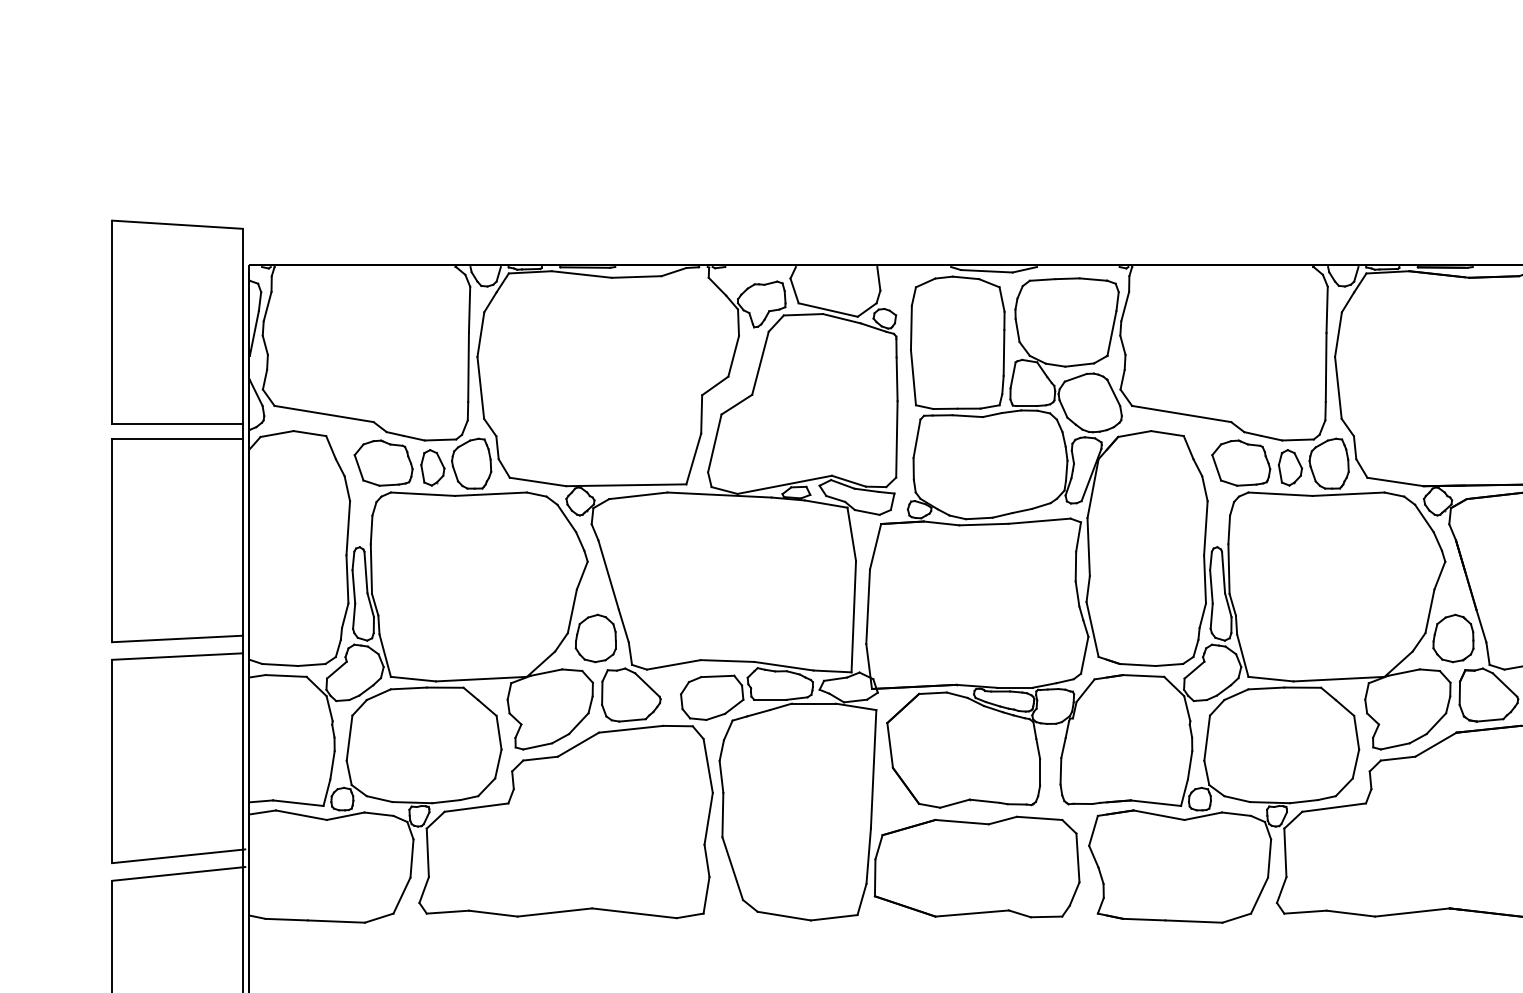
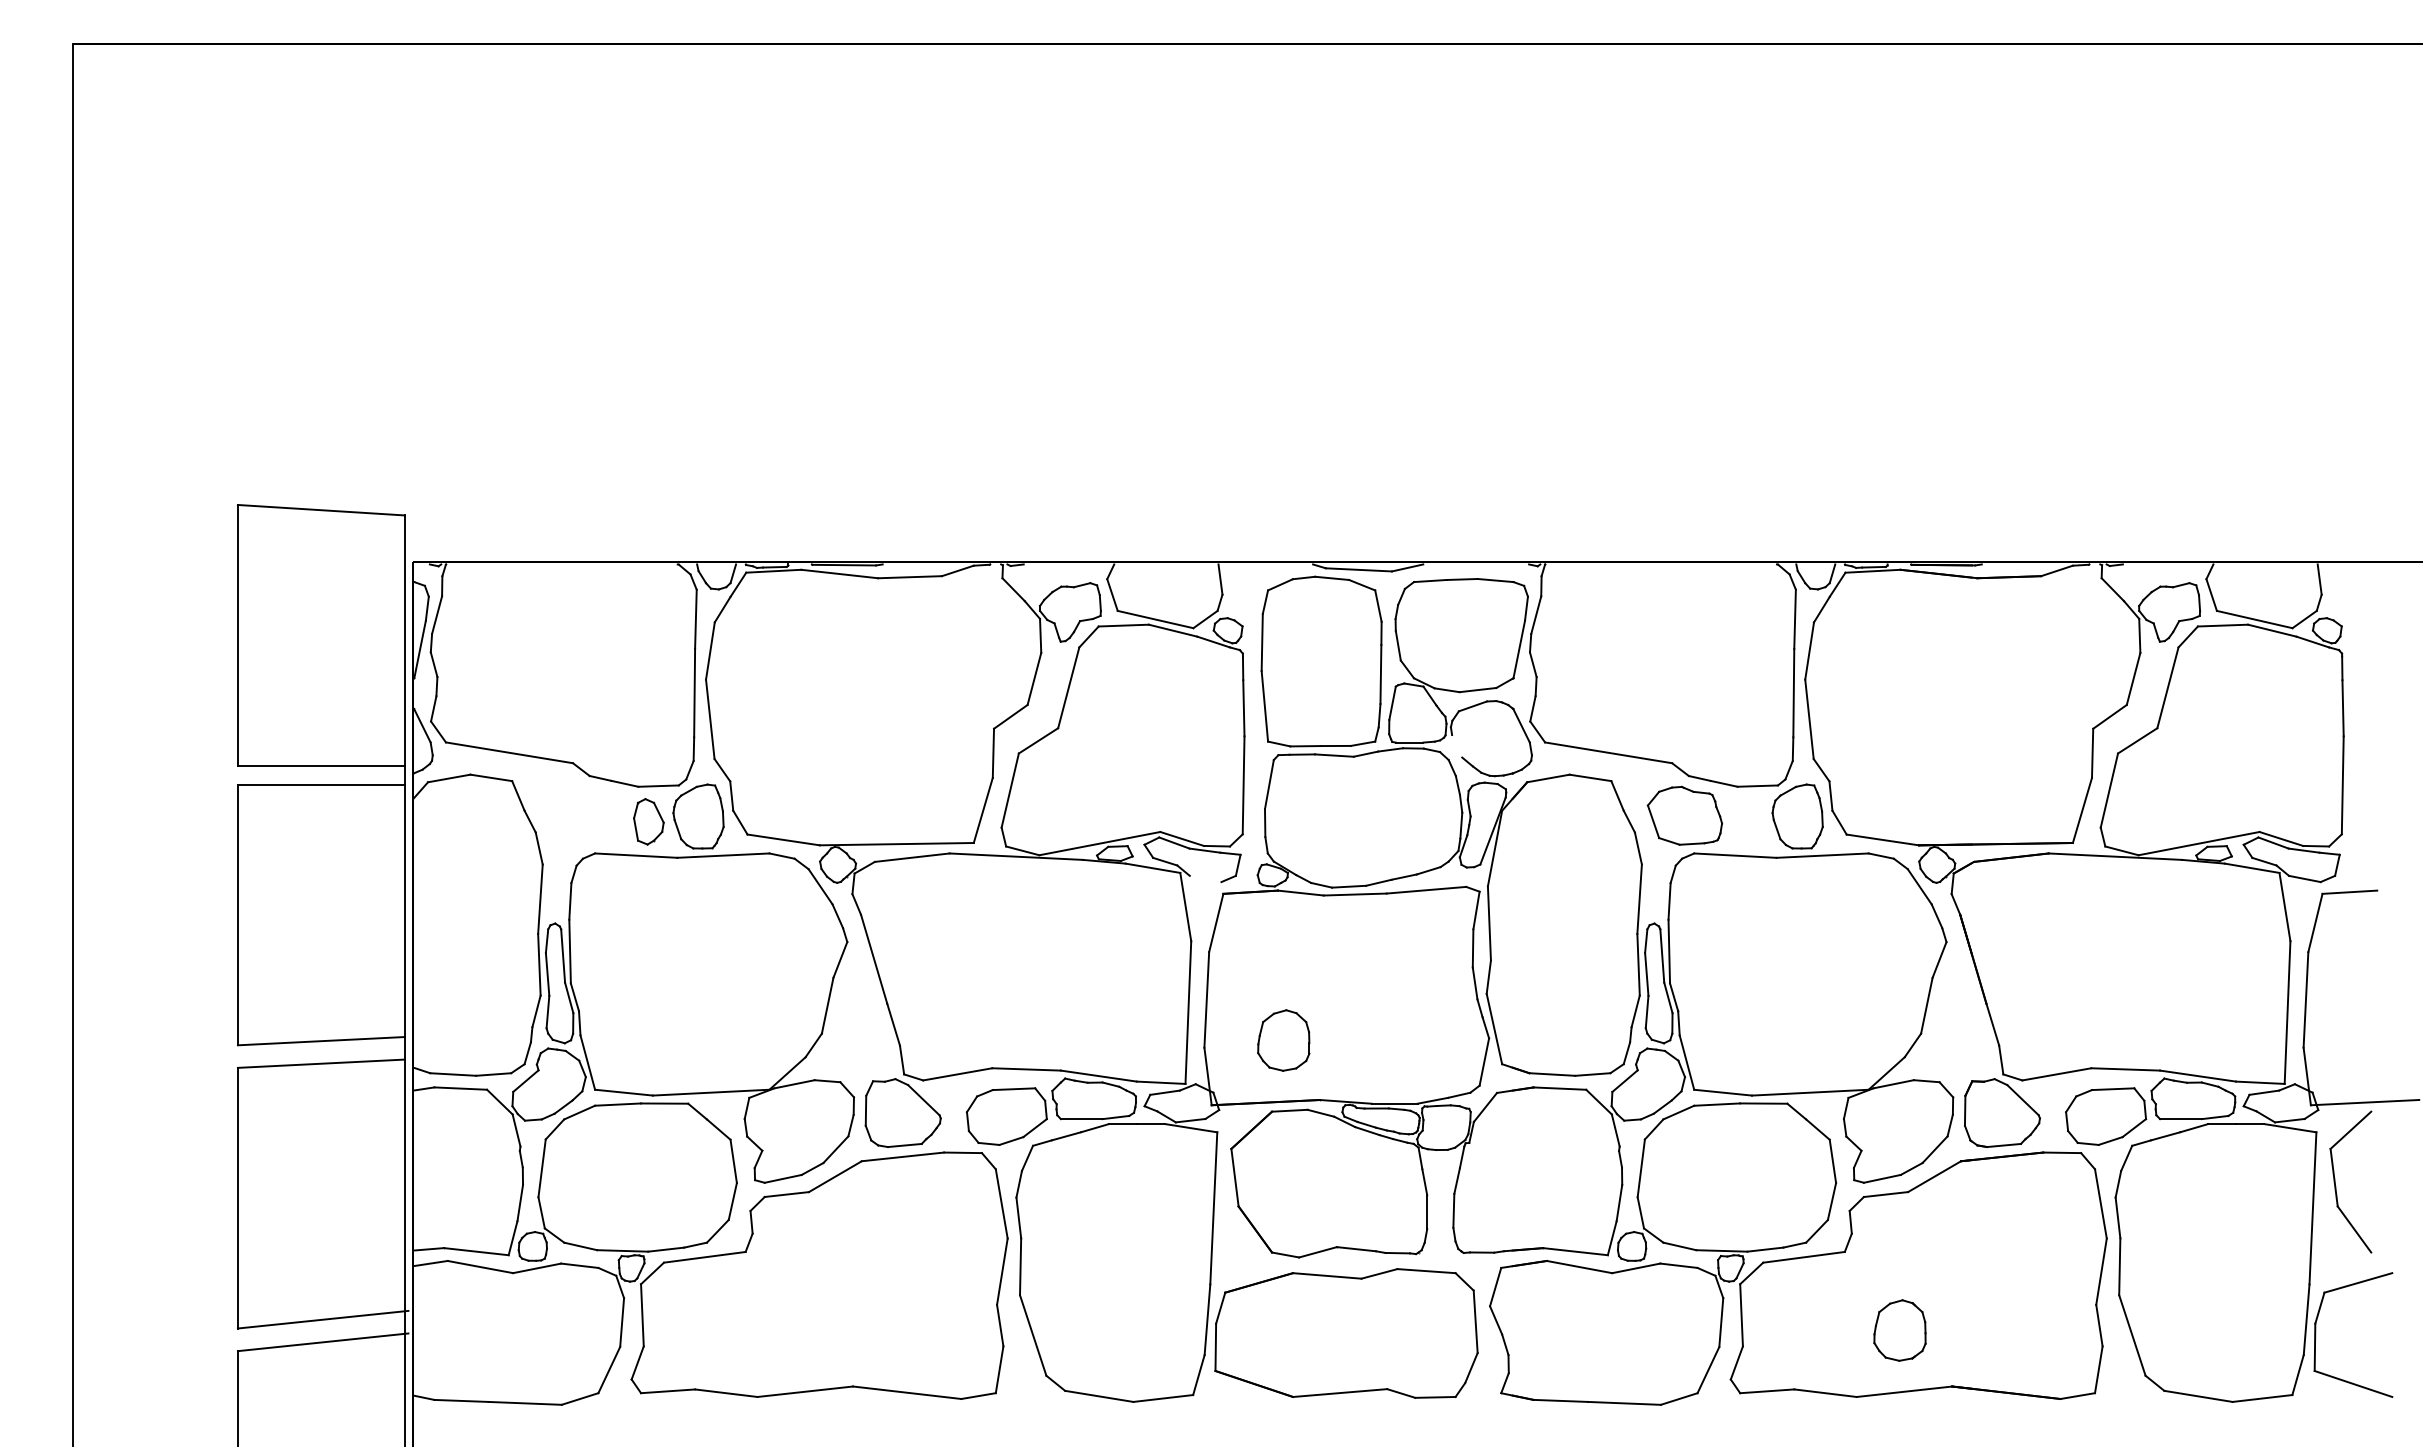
line: (1063, 409) -> (1457, 746), removed
part: (383, 462) -> (585, 815), removed
part: (1290, 467) -> (1747, 821), removed
line: (867, 512) -> (1205, 878), removed
part: (595, 638) -> (1283, 1040), moved
part: (1453, 638) -> (1899, 1330), moved

